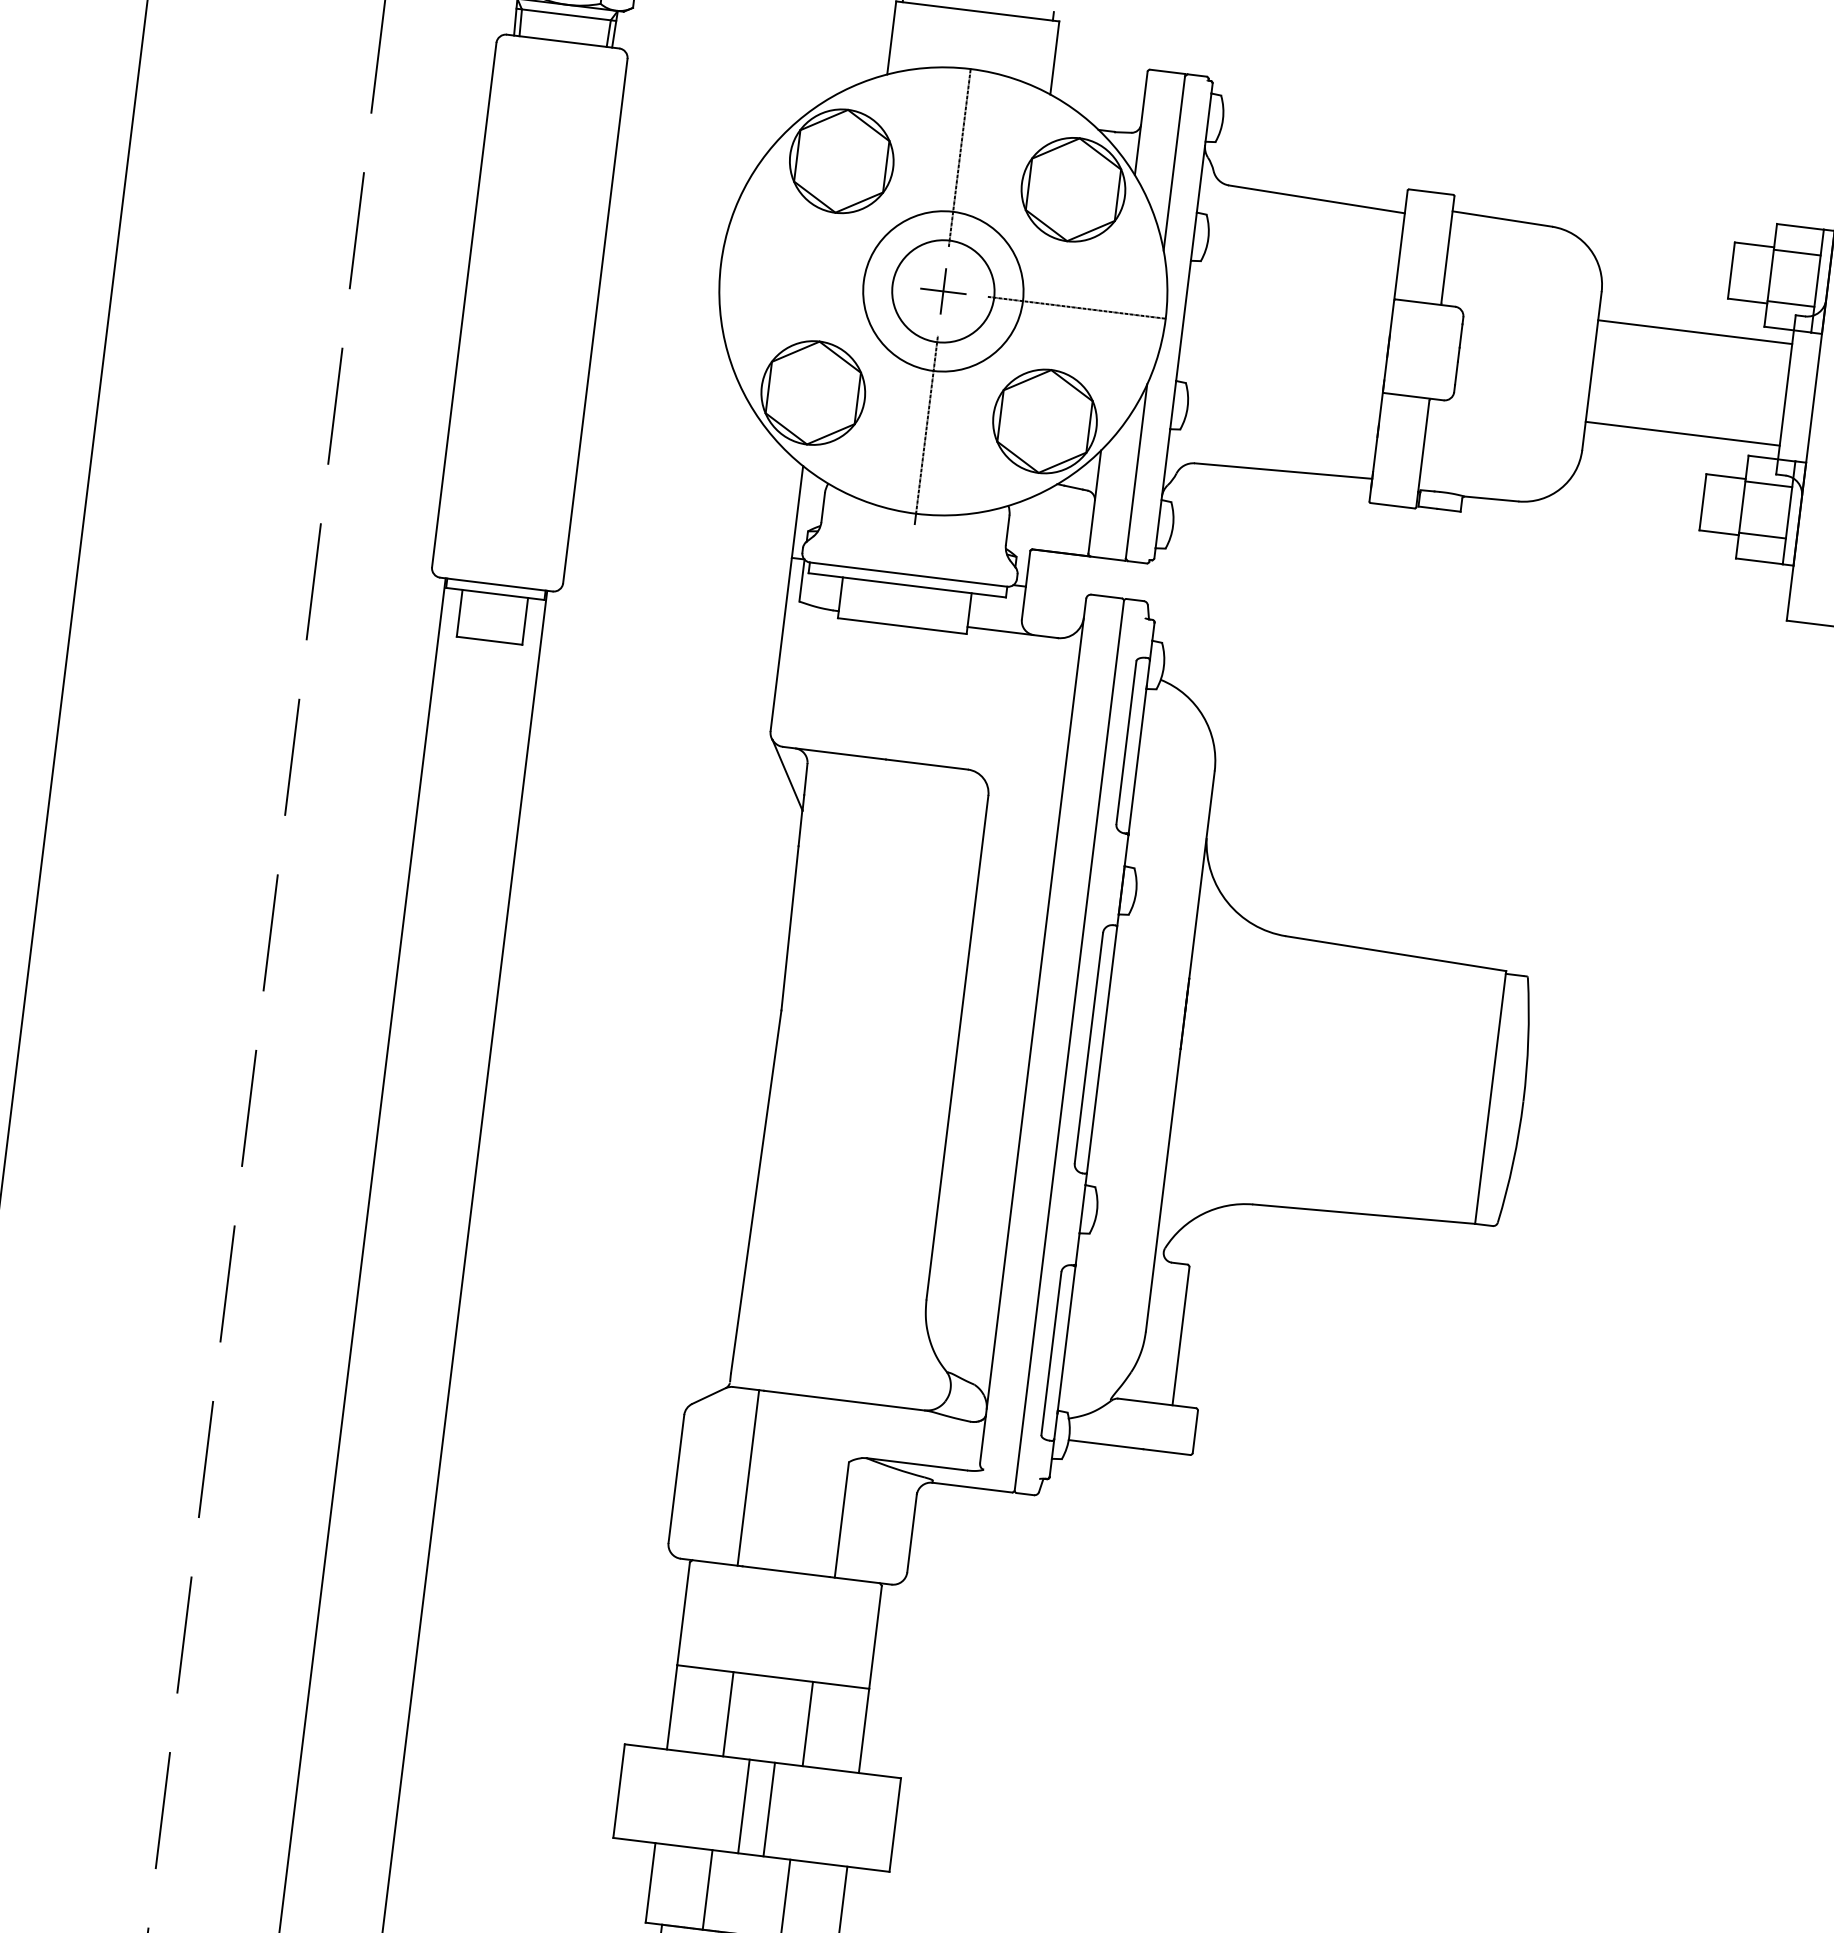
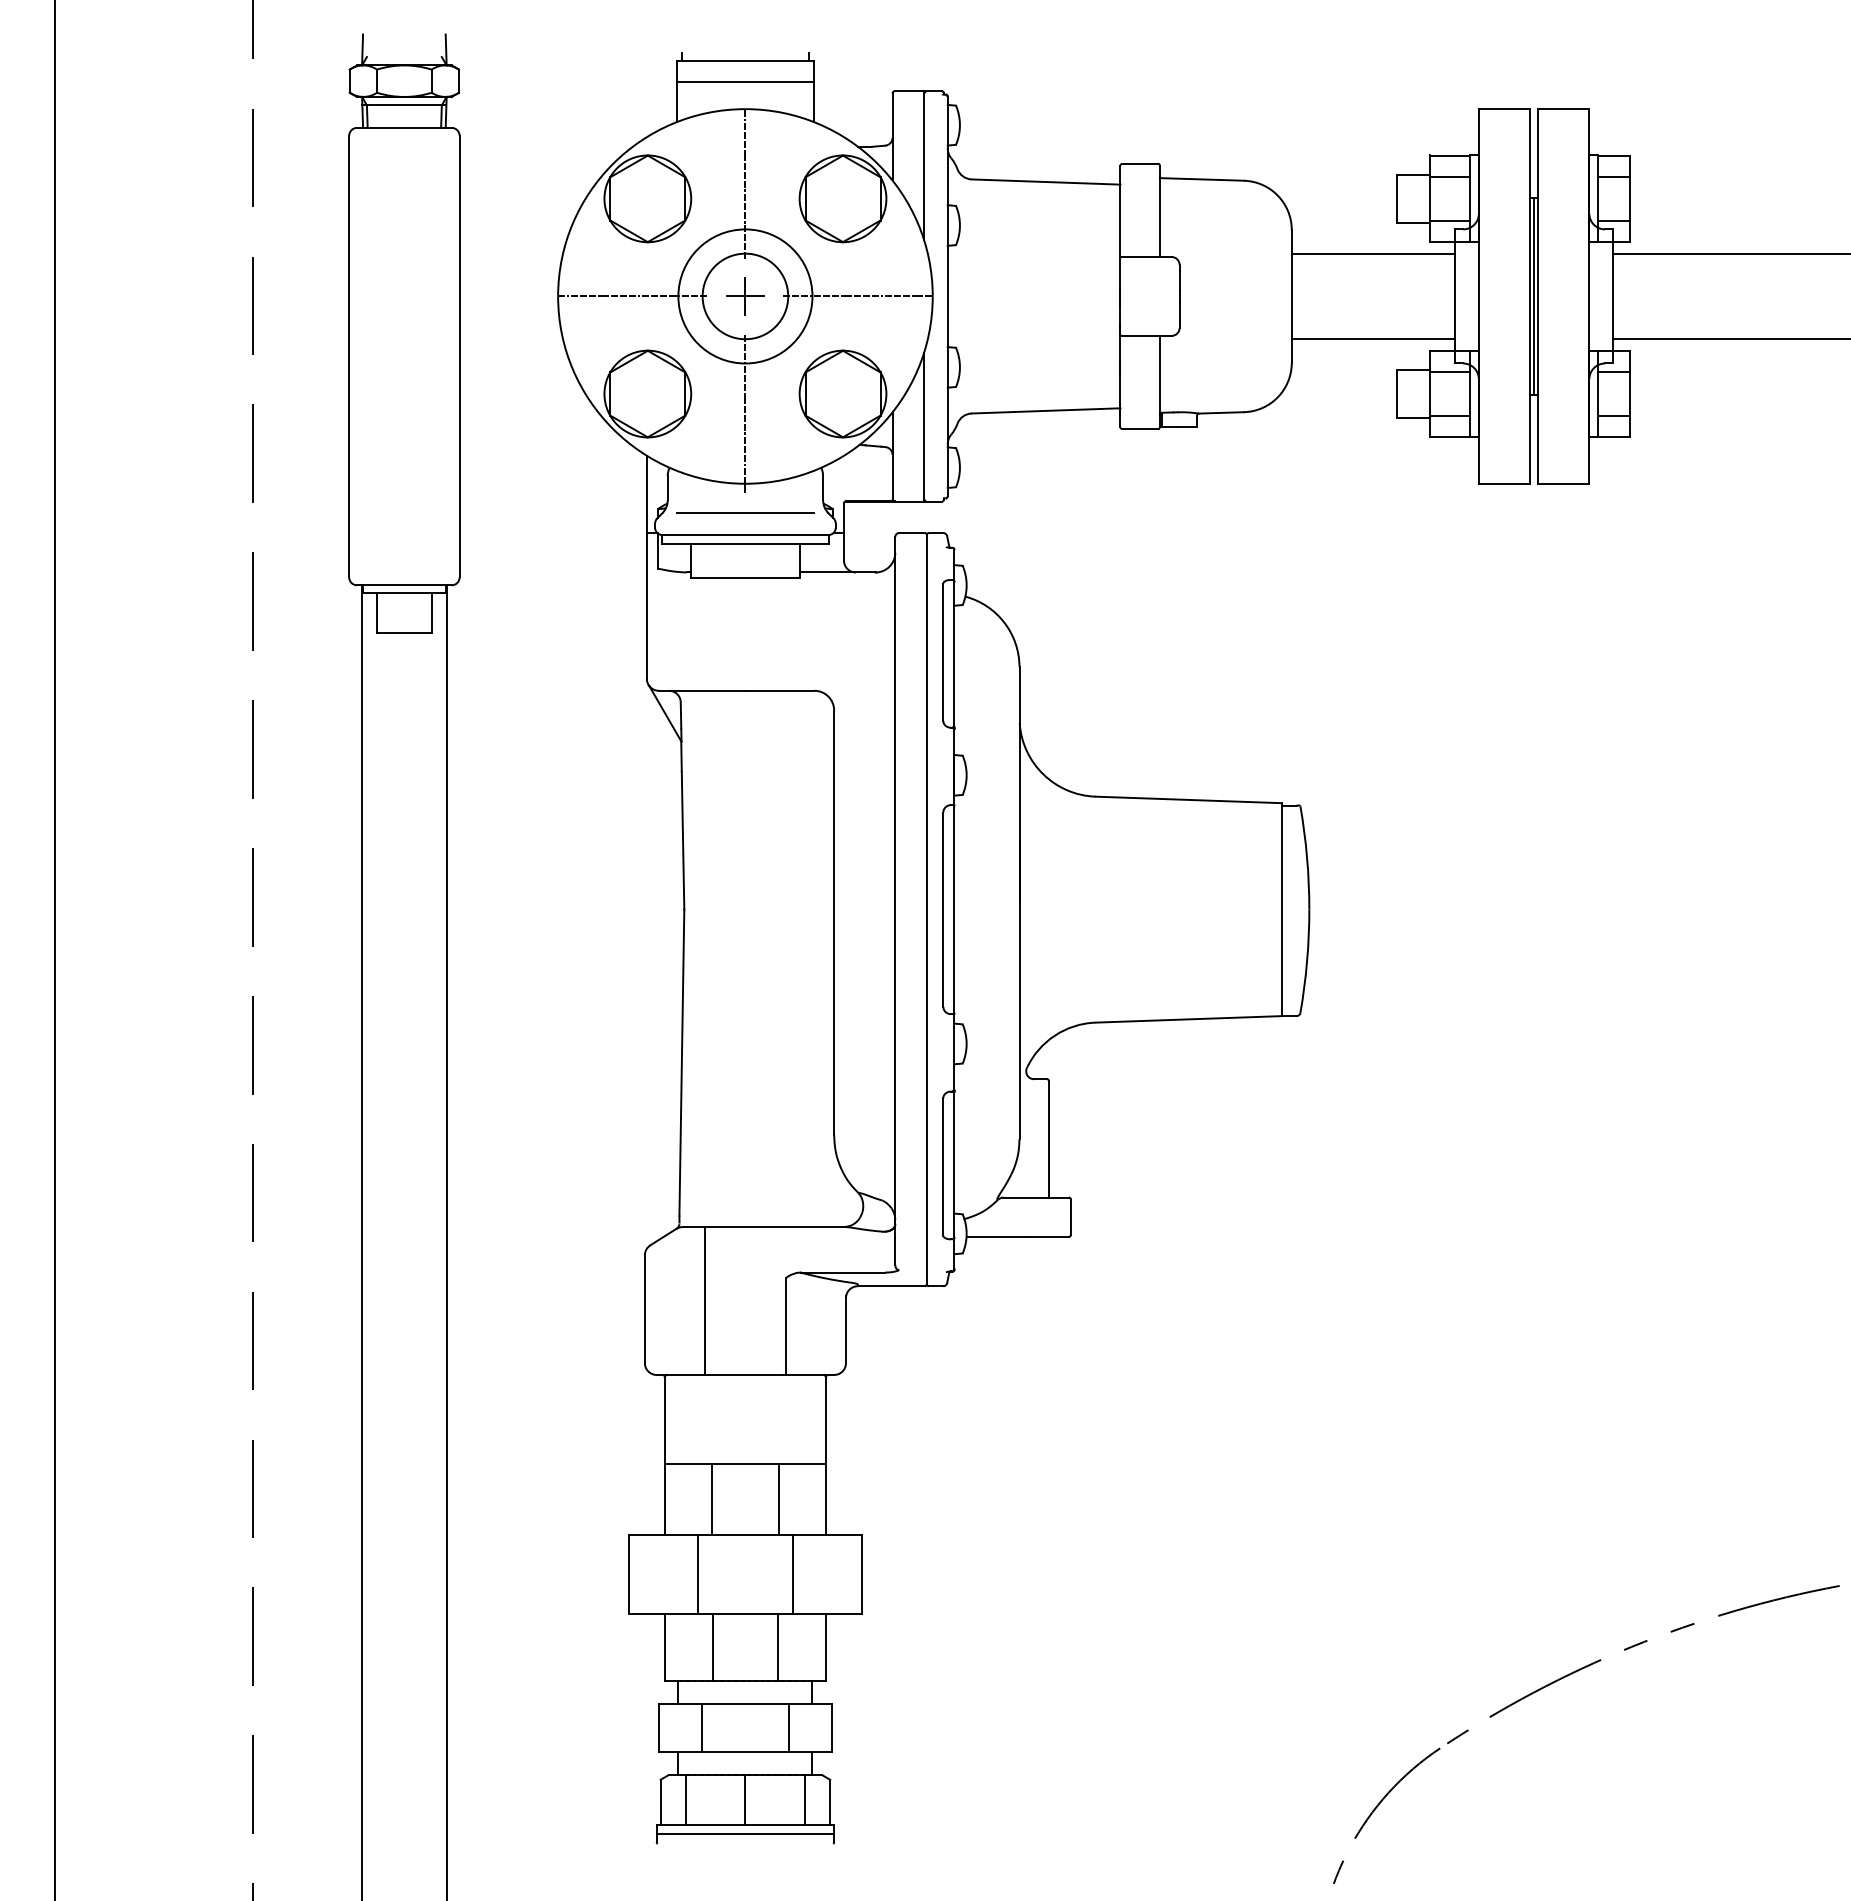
line: (974, 37) -> (745, 82), added
line: (809, 274) -> (632, 296), added
line: (911, 547) -> (745, 512), added
line: (744, 1805) -> (793, 1573), moved
line: (769, 1808) -> (697, 1573), moved

